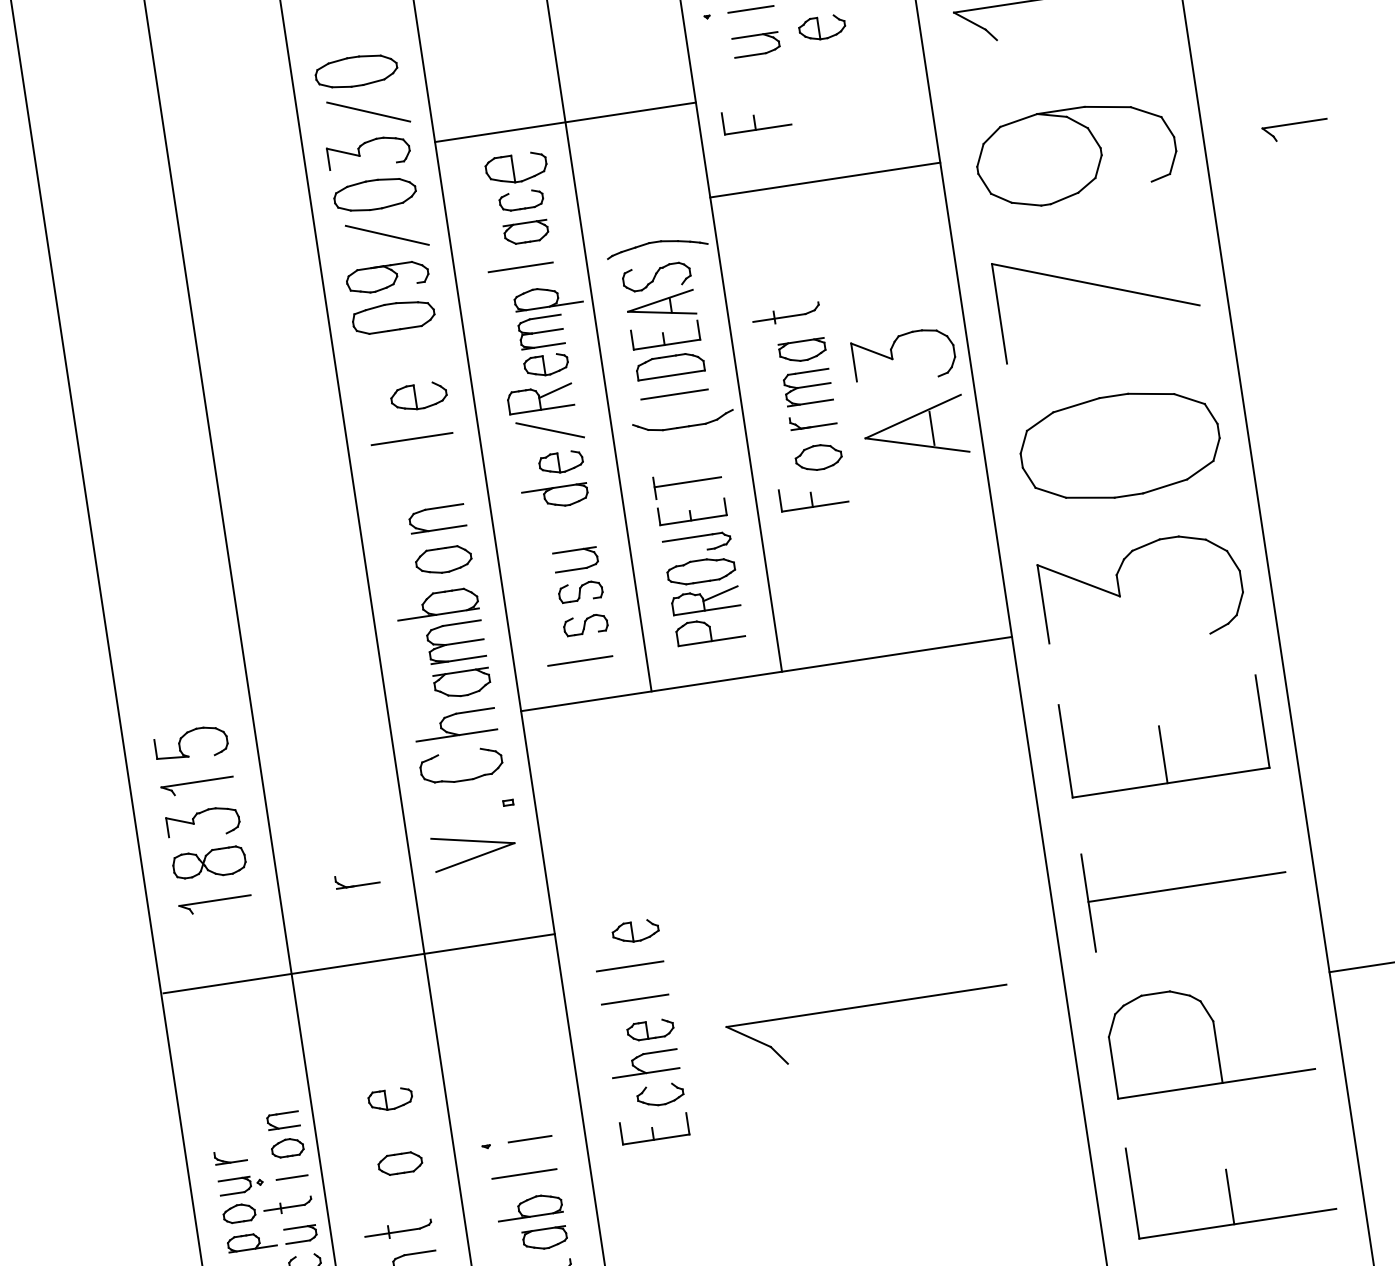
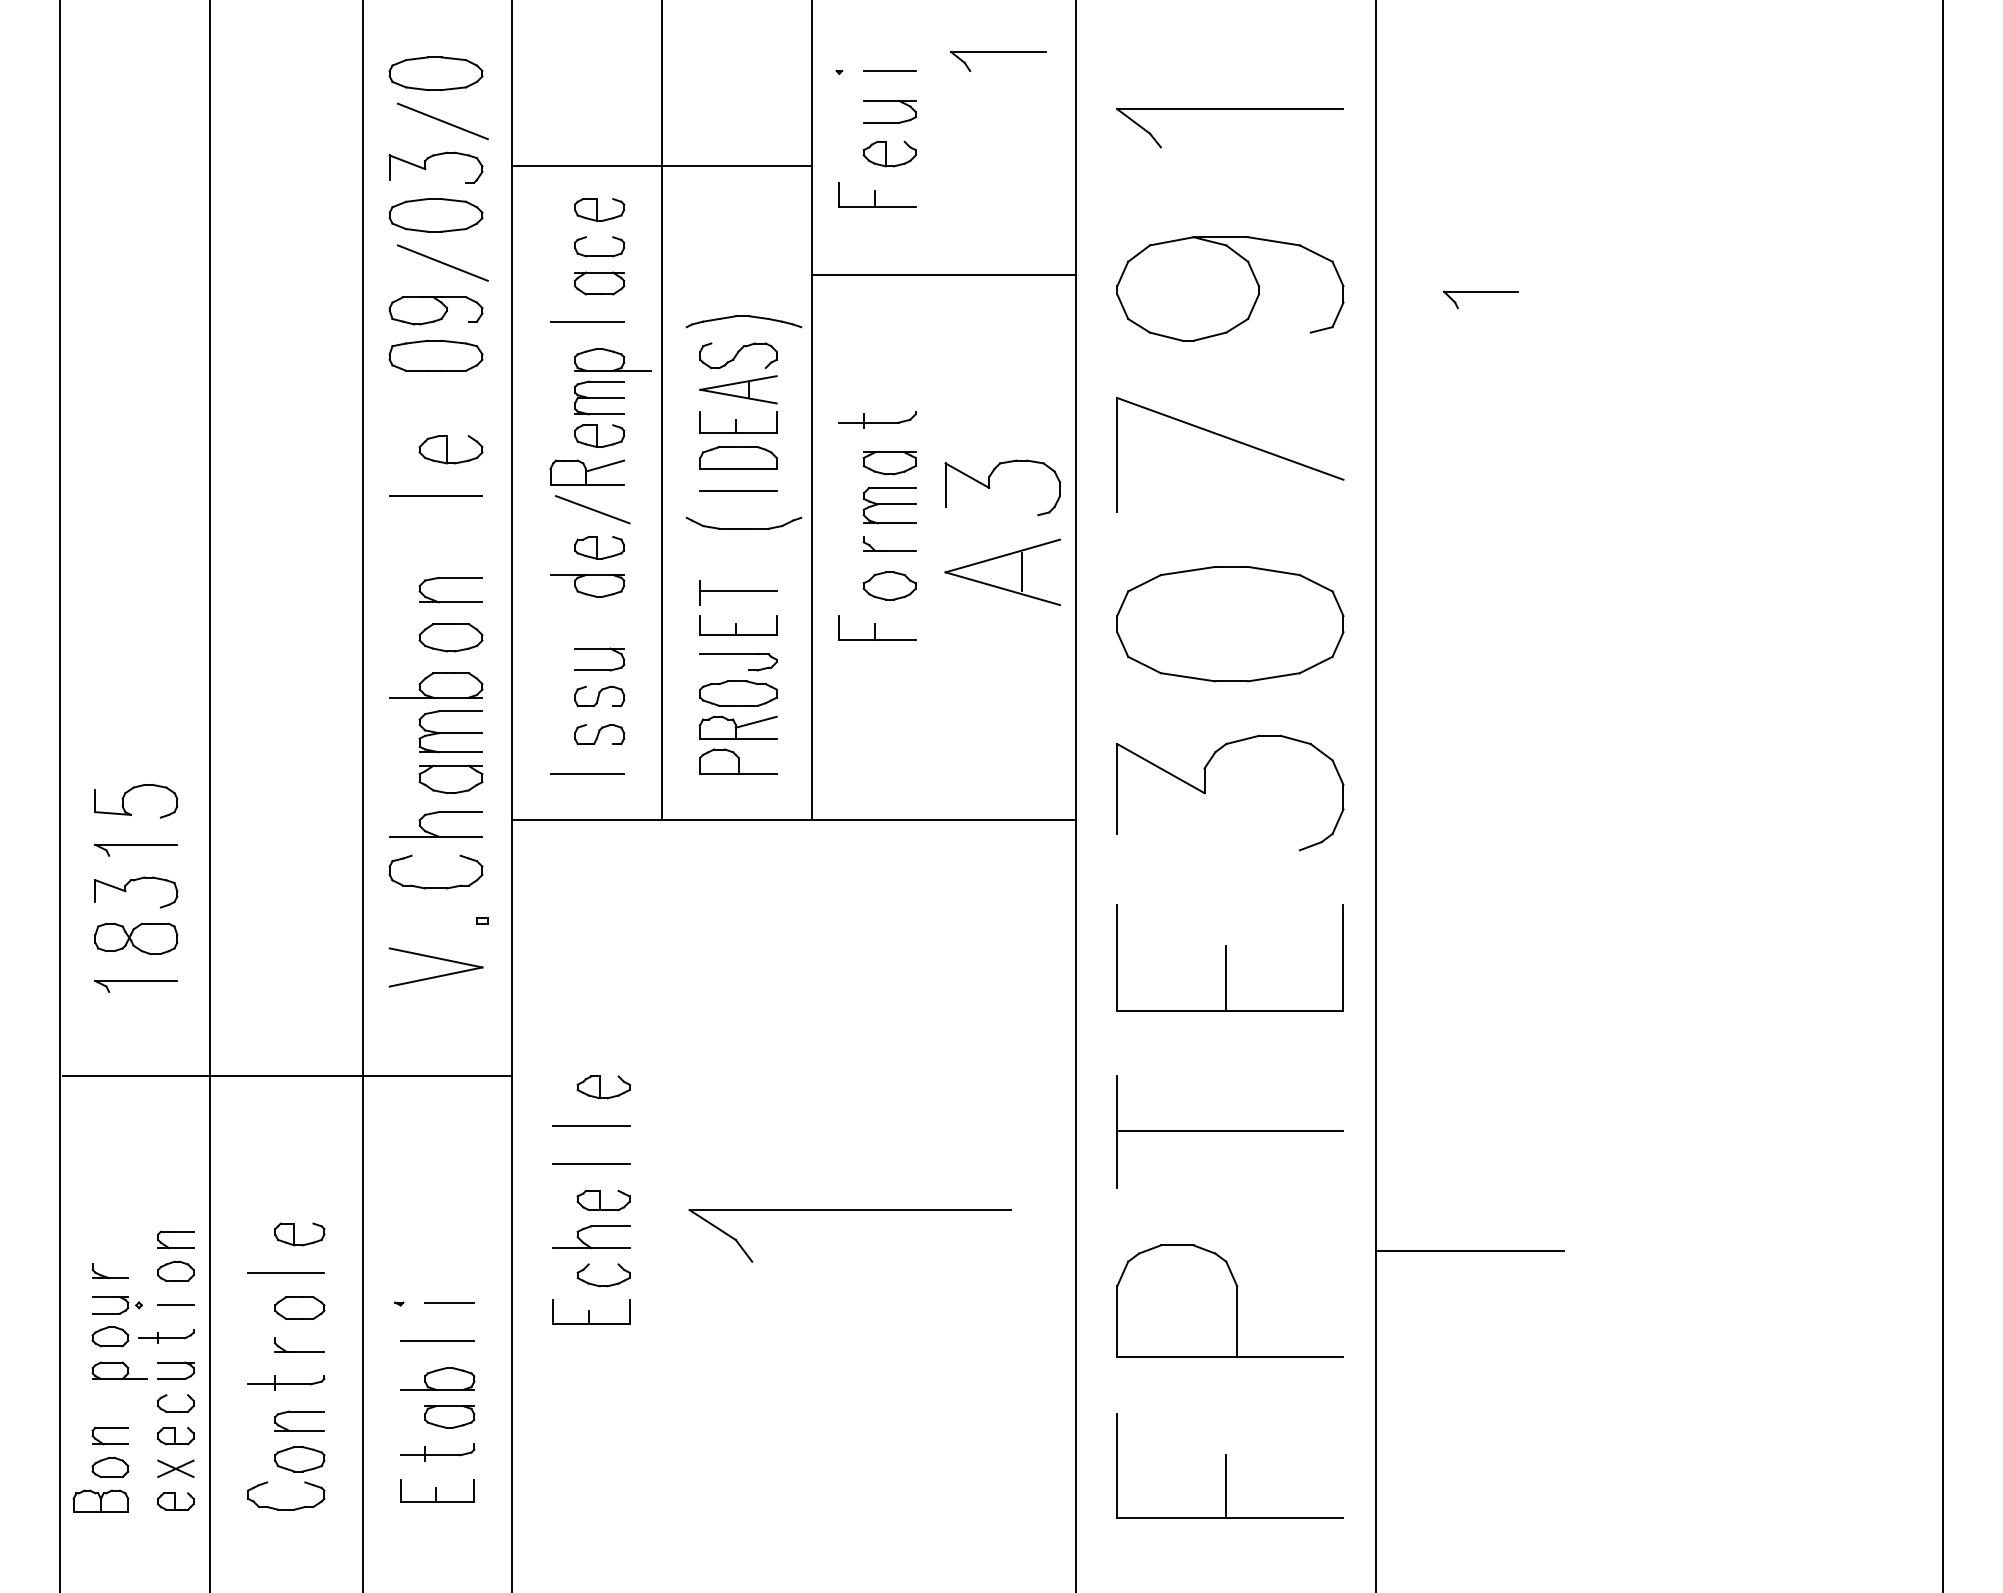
part: (822, 27) -> (889, 153), moved
part: (516, 168) -> (599, 209), size x0.71
part: (358, 885) -> (299, 1351), moved
line: (384, 1134) -> (286, 1272), added

